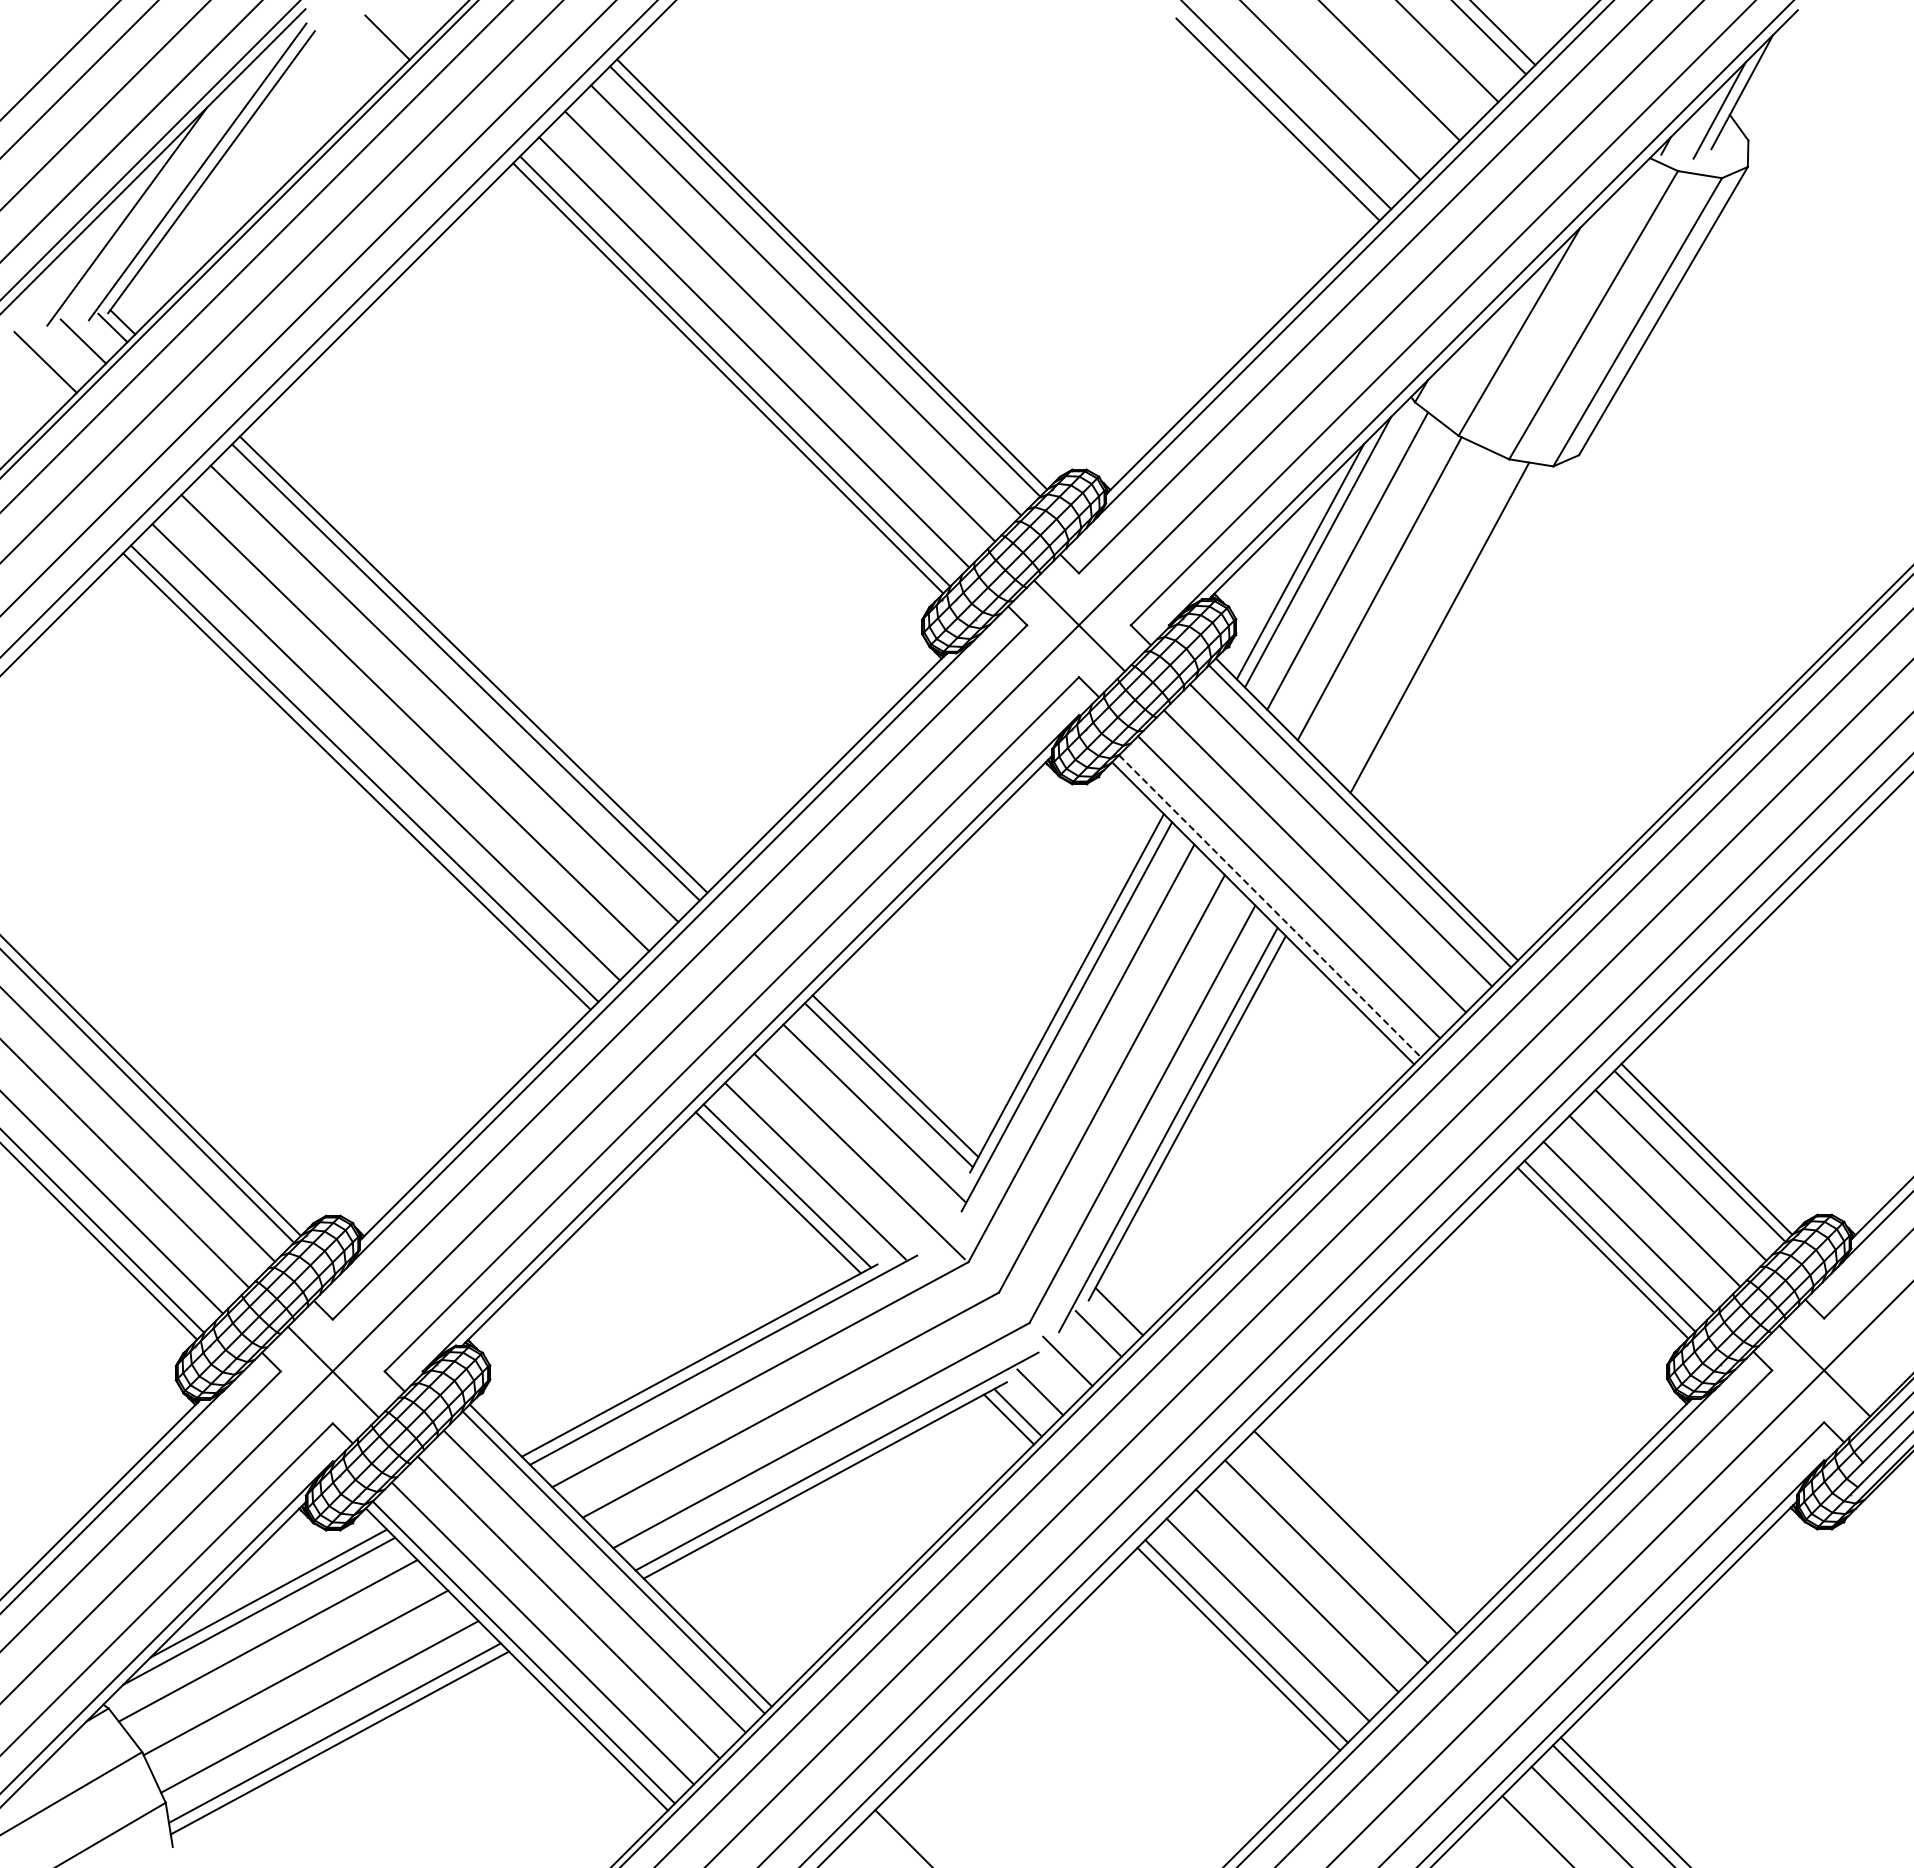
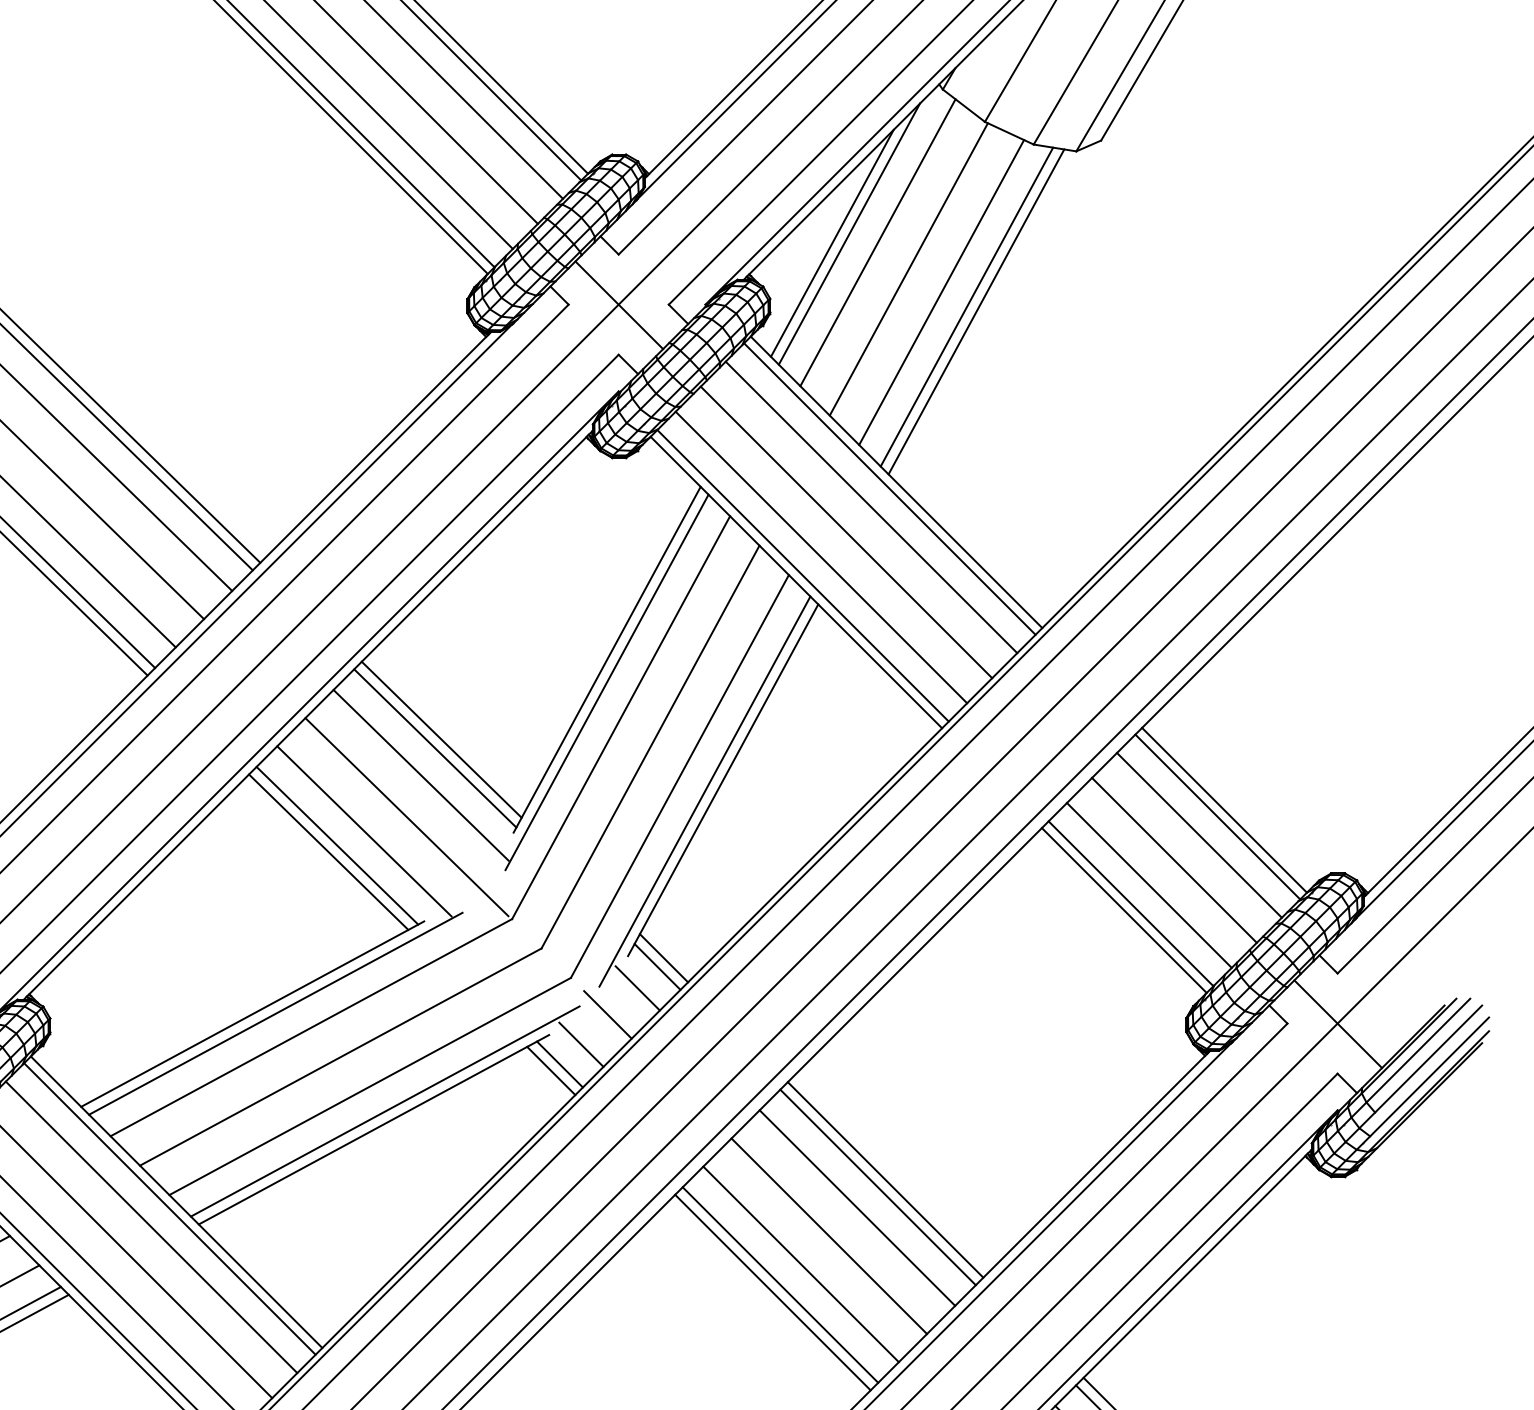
line: (1413, 612) -> (941, 292), added
line: (1449, 632) -> (976, 311), added
line: (1270, 906) -> (803, 575), dashed -> solid
line: (1125, 1302) -> (663, 958), added
line: (1347, 1539) -> (877, 1186), added

